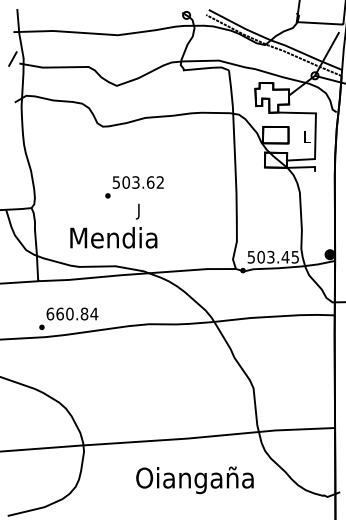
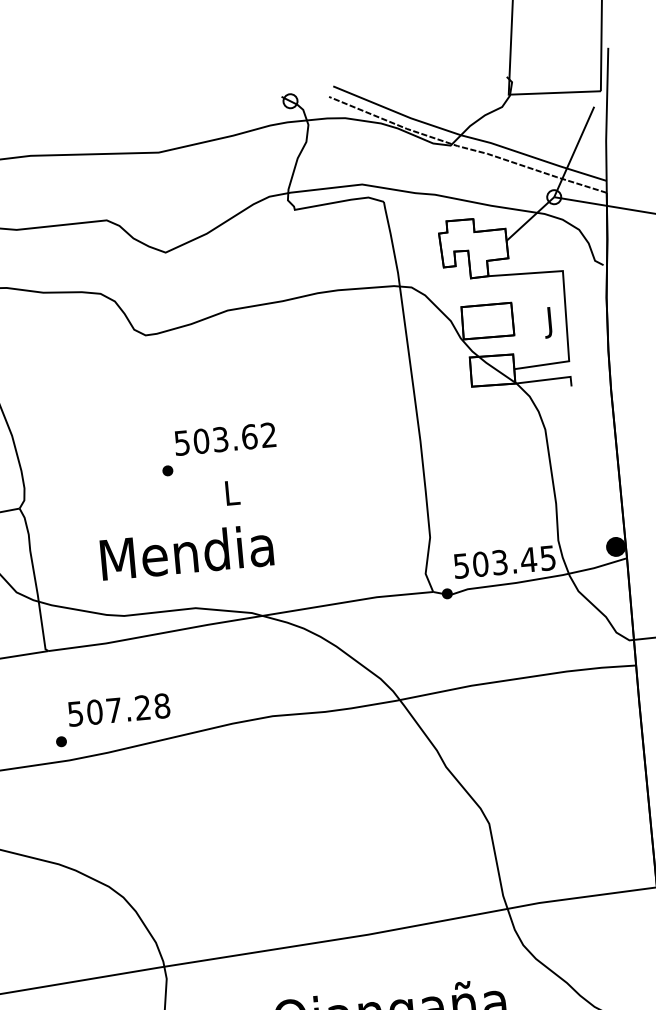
text: (307, 138) -> (550, 322), L -> J
text: (138, 211) -> (230, 496), J -> L
text: (72, 313) -> (119, 708), 660.84 -> 507.28

